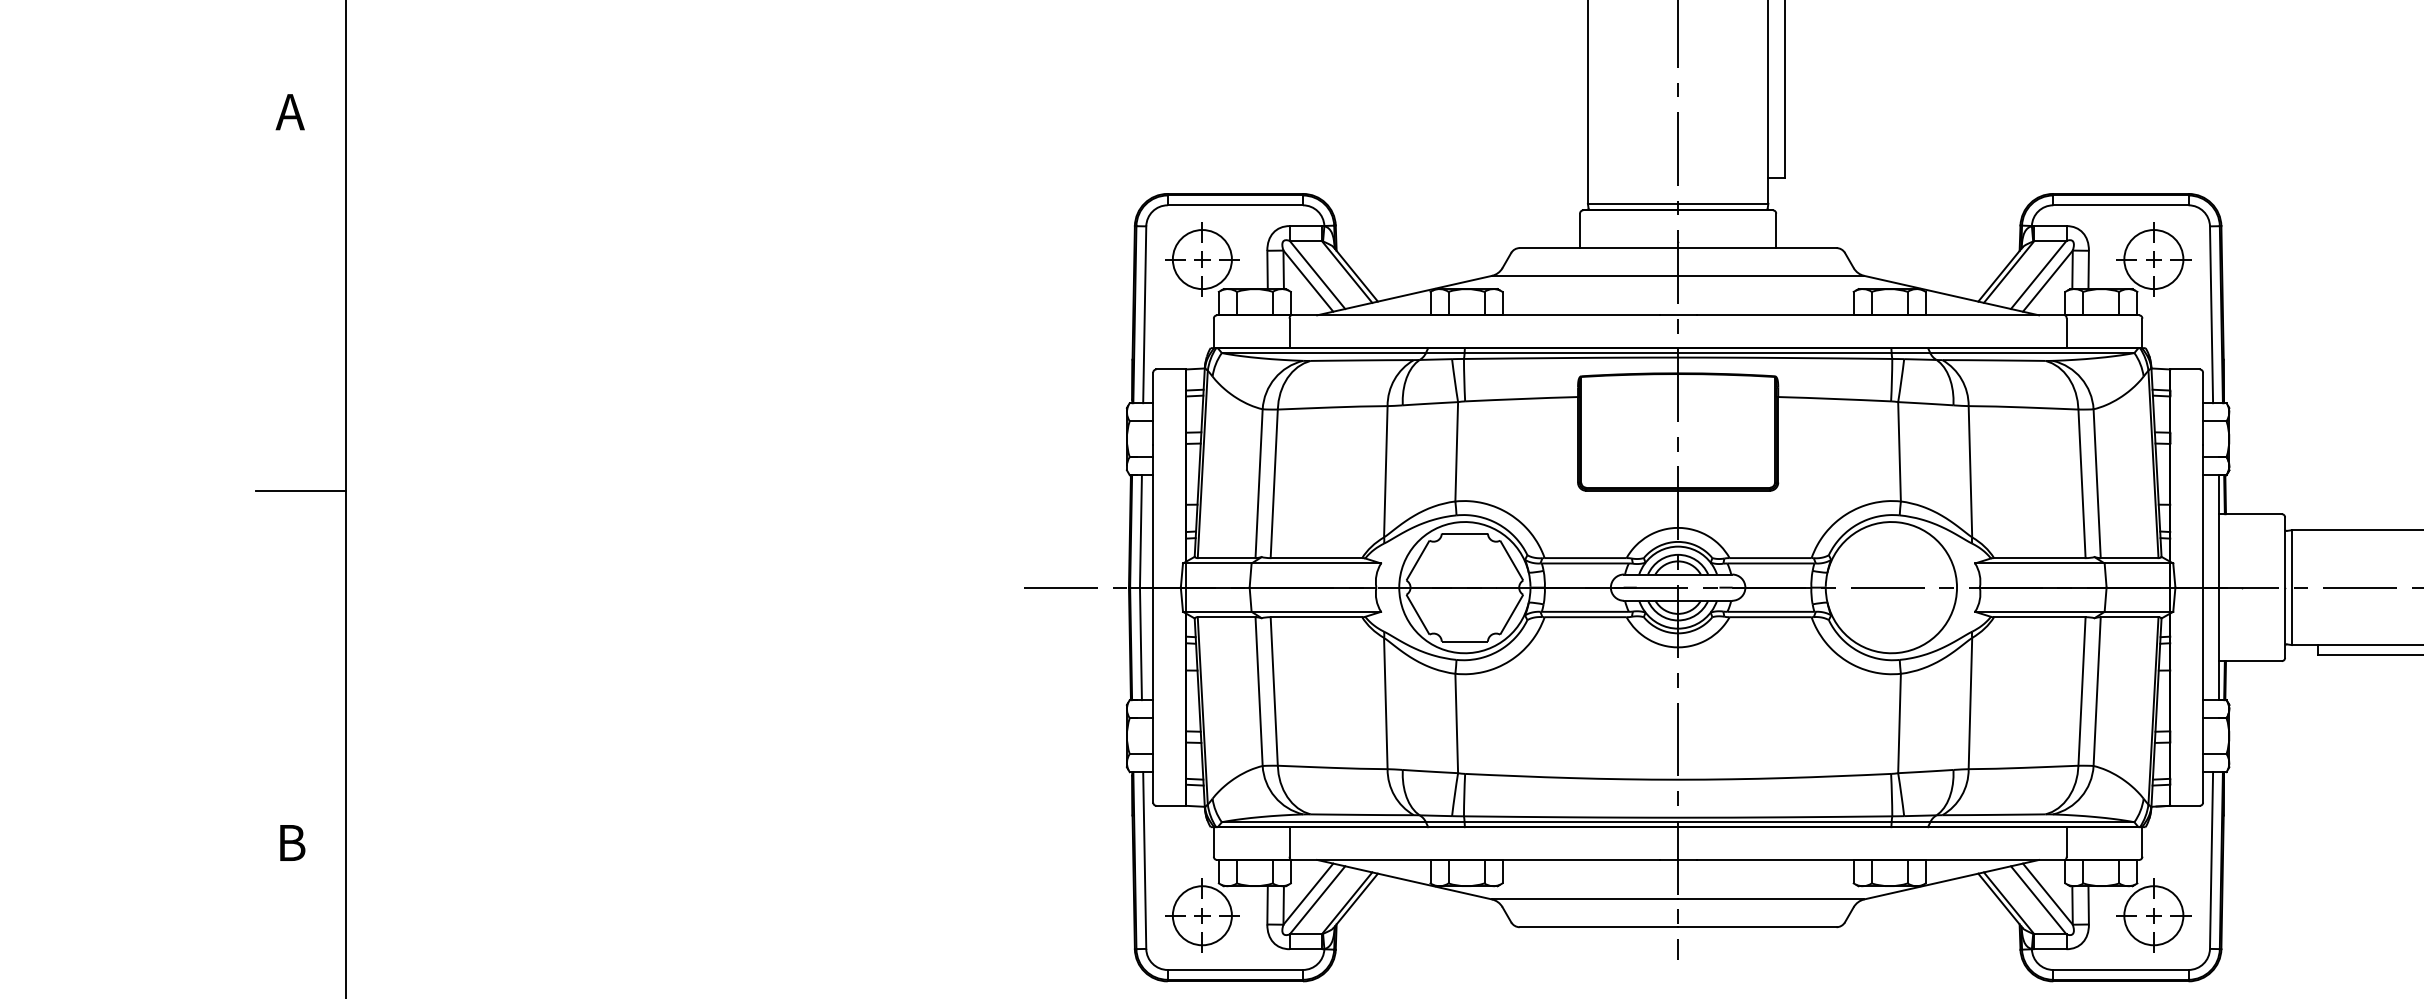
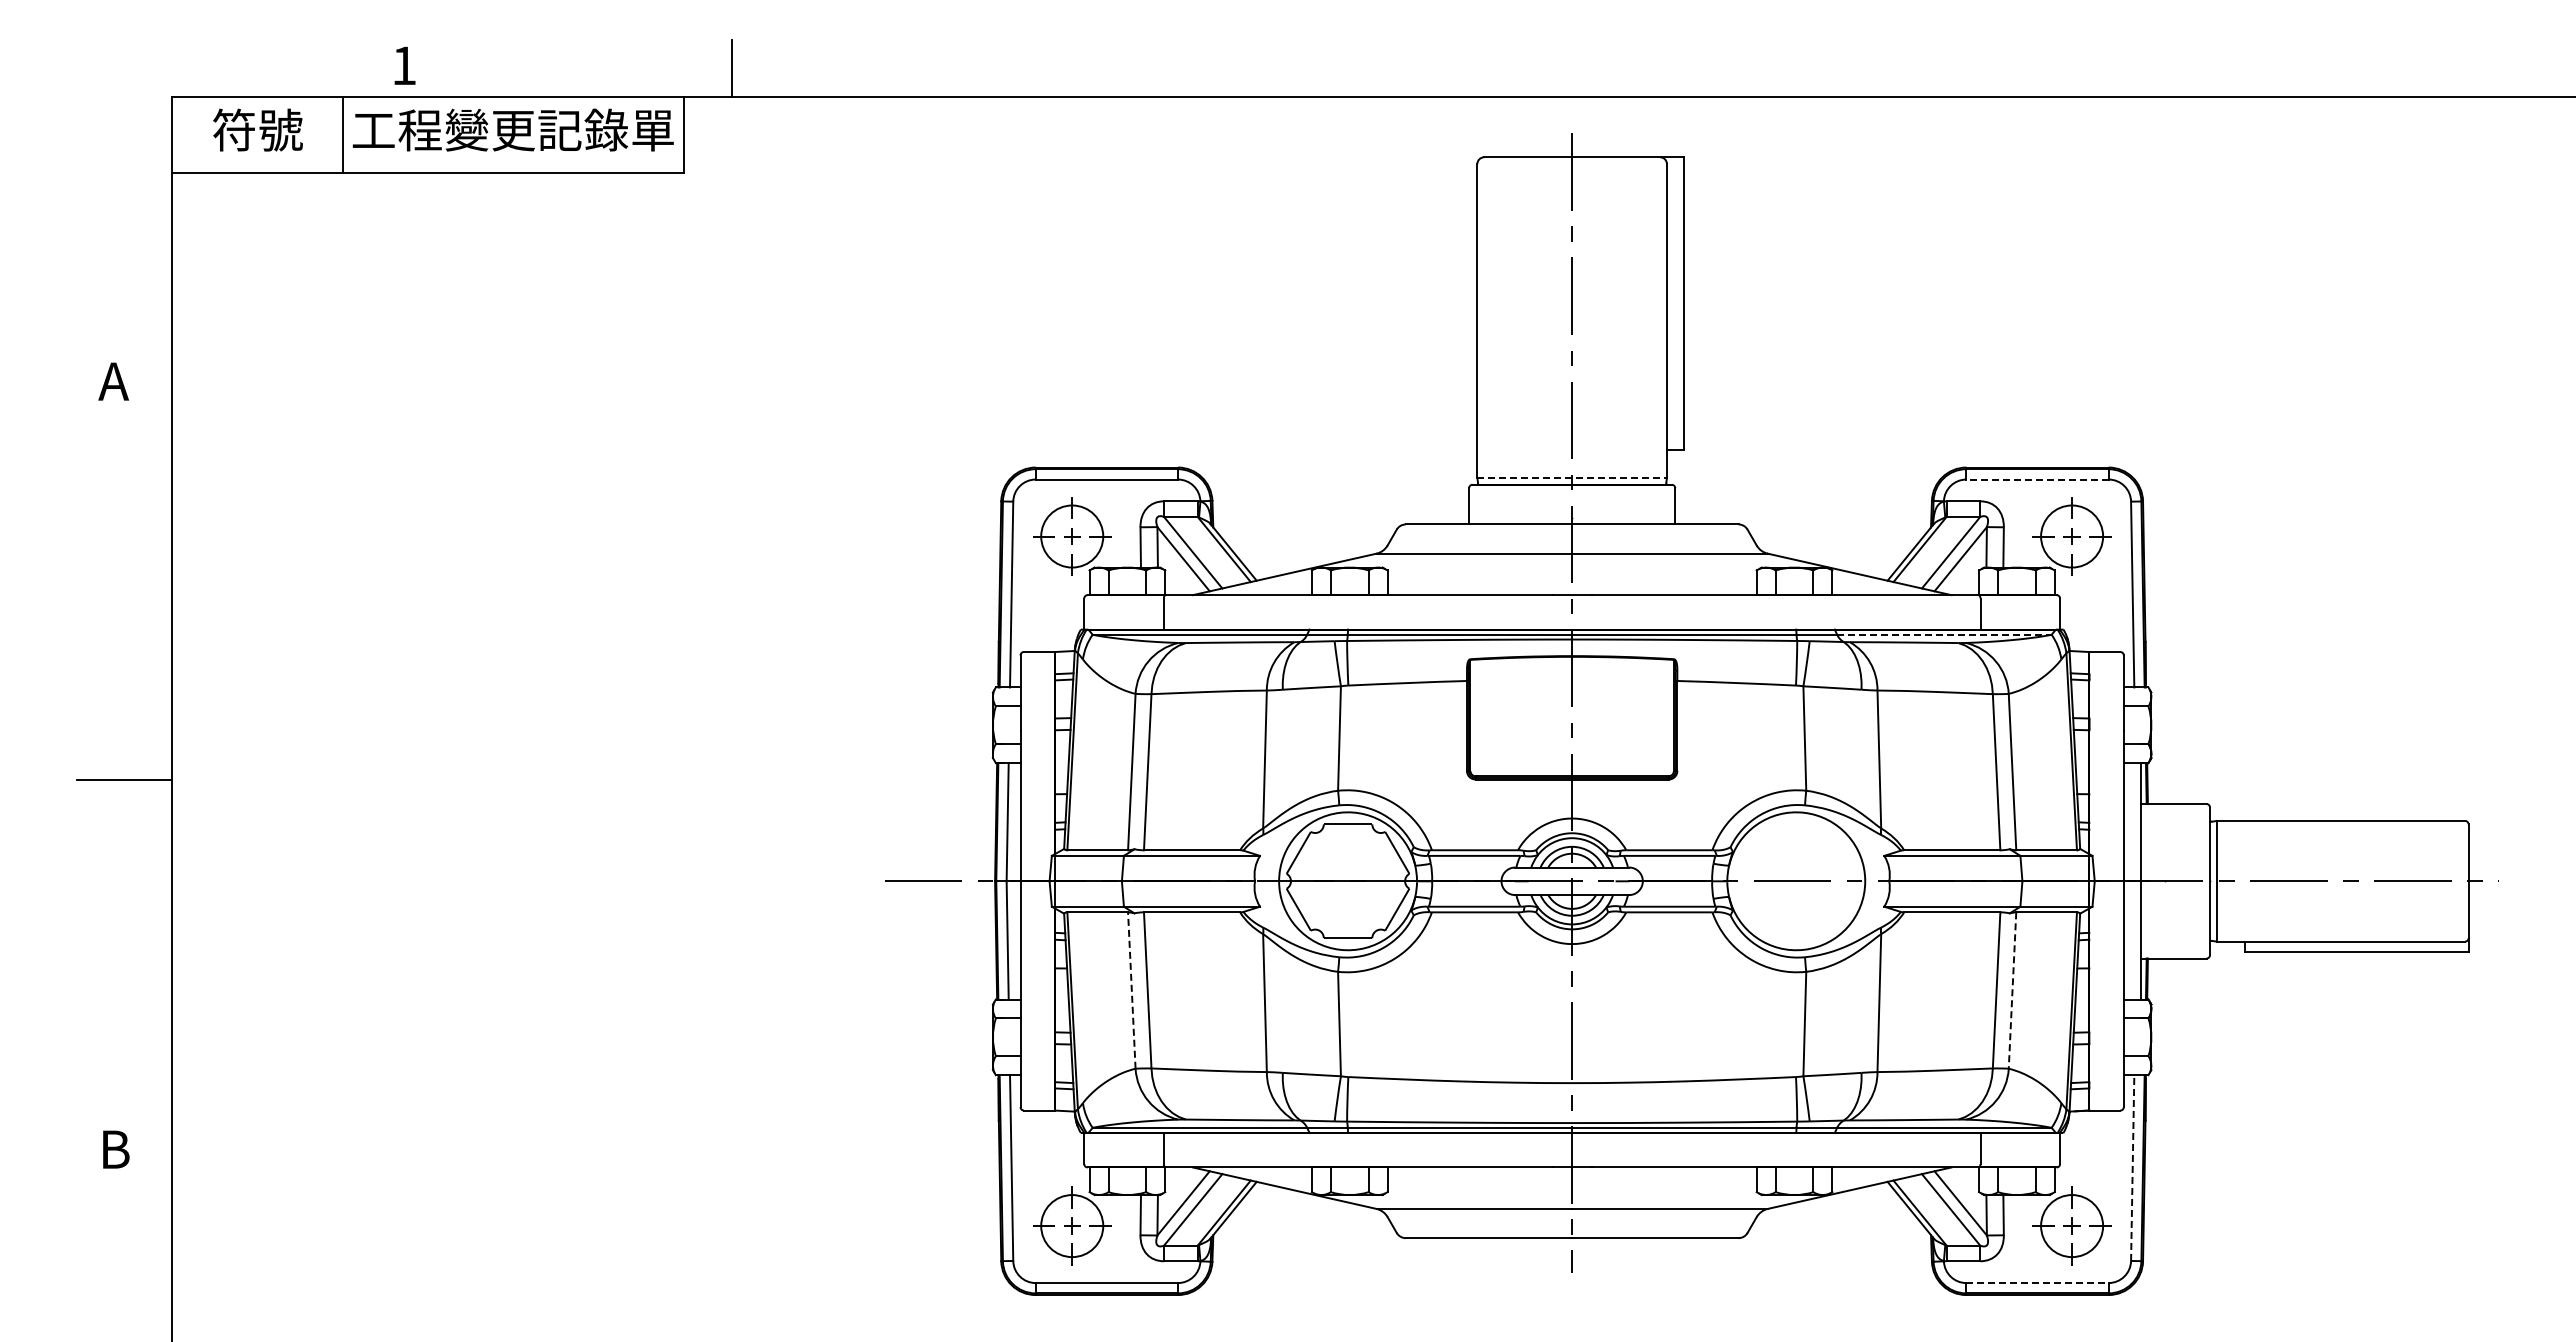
line: (1678, 203) -> (1572, 477), solid -> dashed
line: (2120, 205) -> (2037, 479), solid -> dashed
line: (2032, 352) -> (1944, 634), solid -> dashed
line: (1258, 691) -> (1131, 990), solid -> dashed
line: (2097, 692) -> (2012, 991), solid -> dashed
line: (2211, 860) -> (2132, 1168), solid -> dashed
line: (2120, 970) -> (2037, 1283), solid -> dashed

